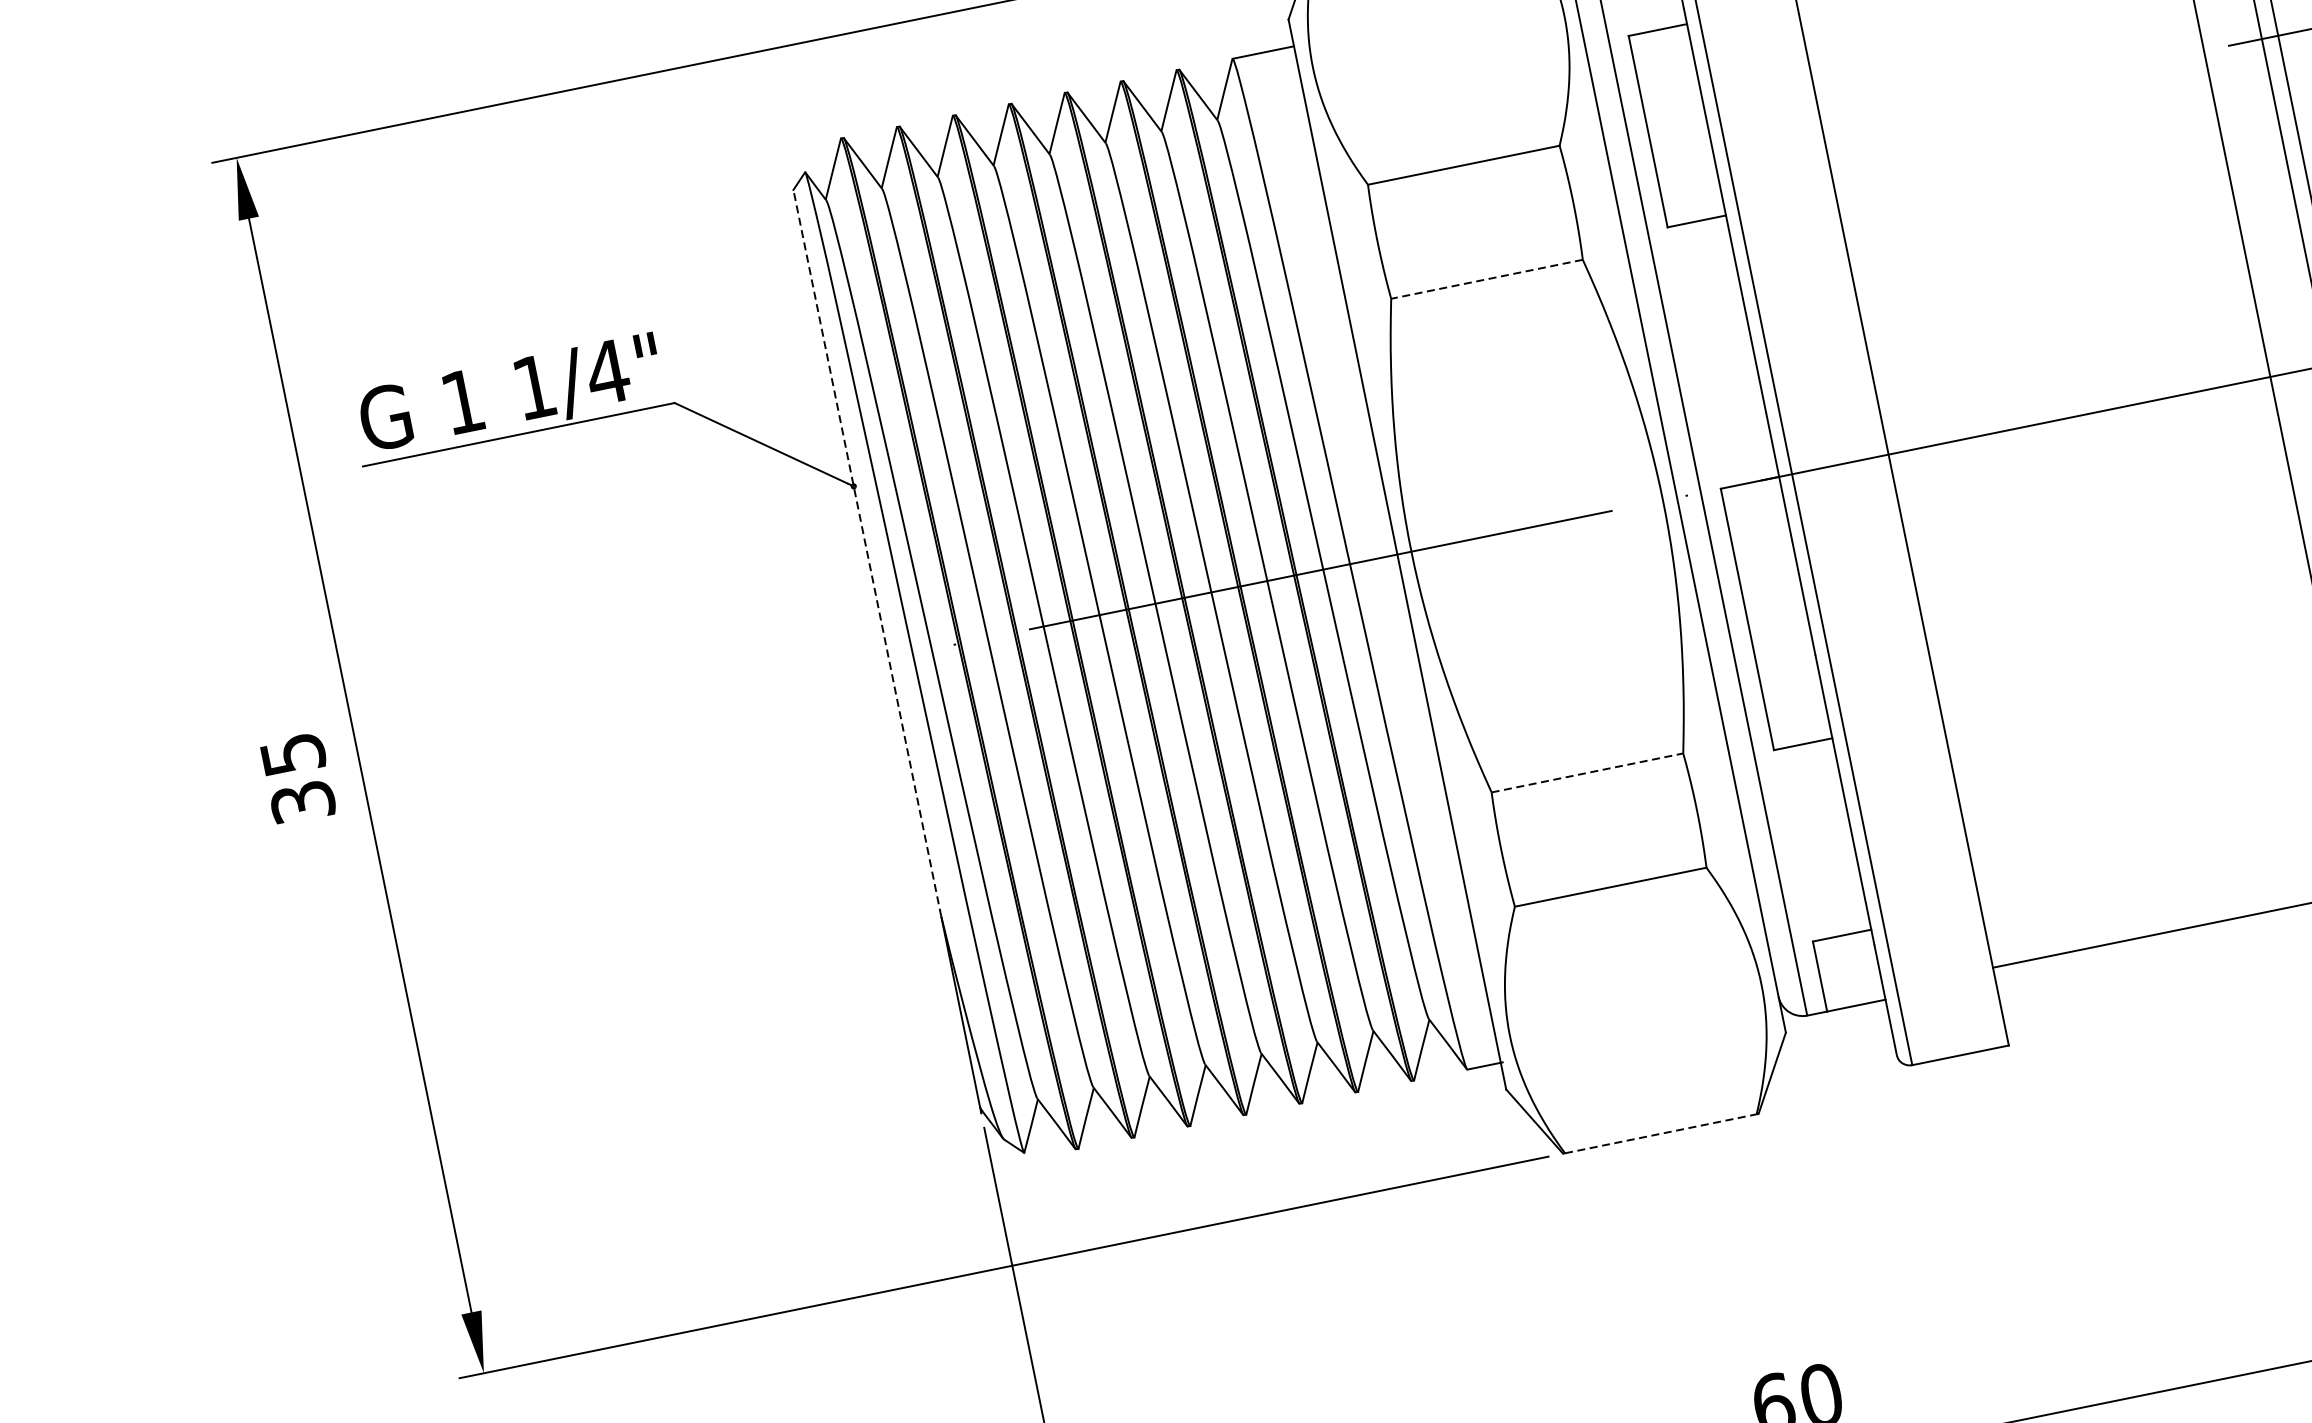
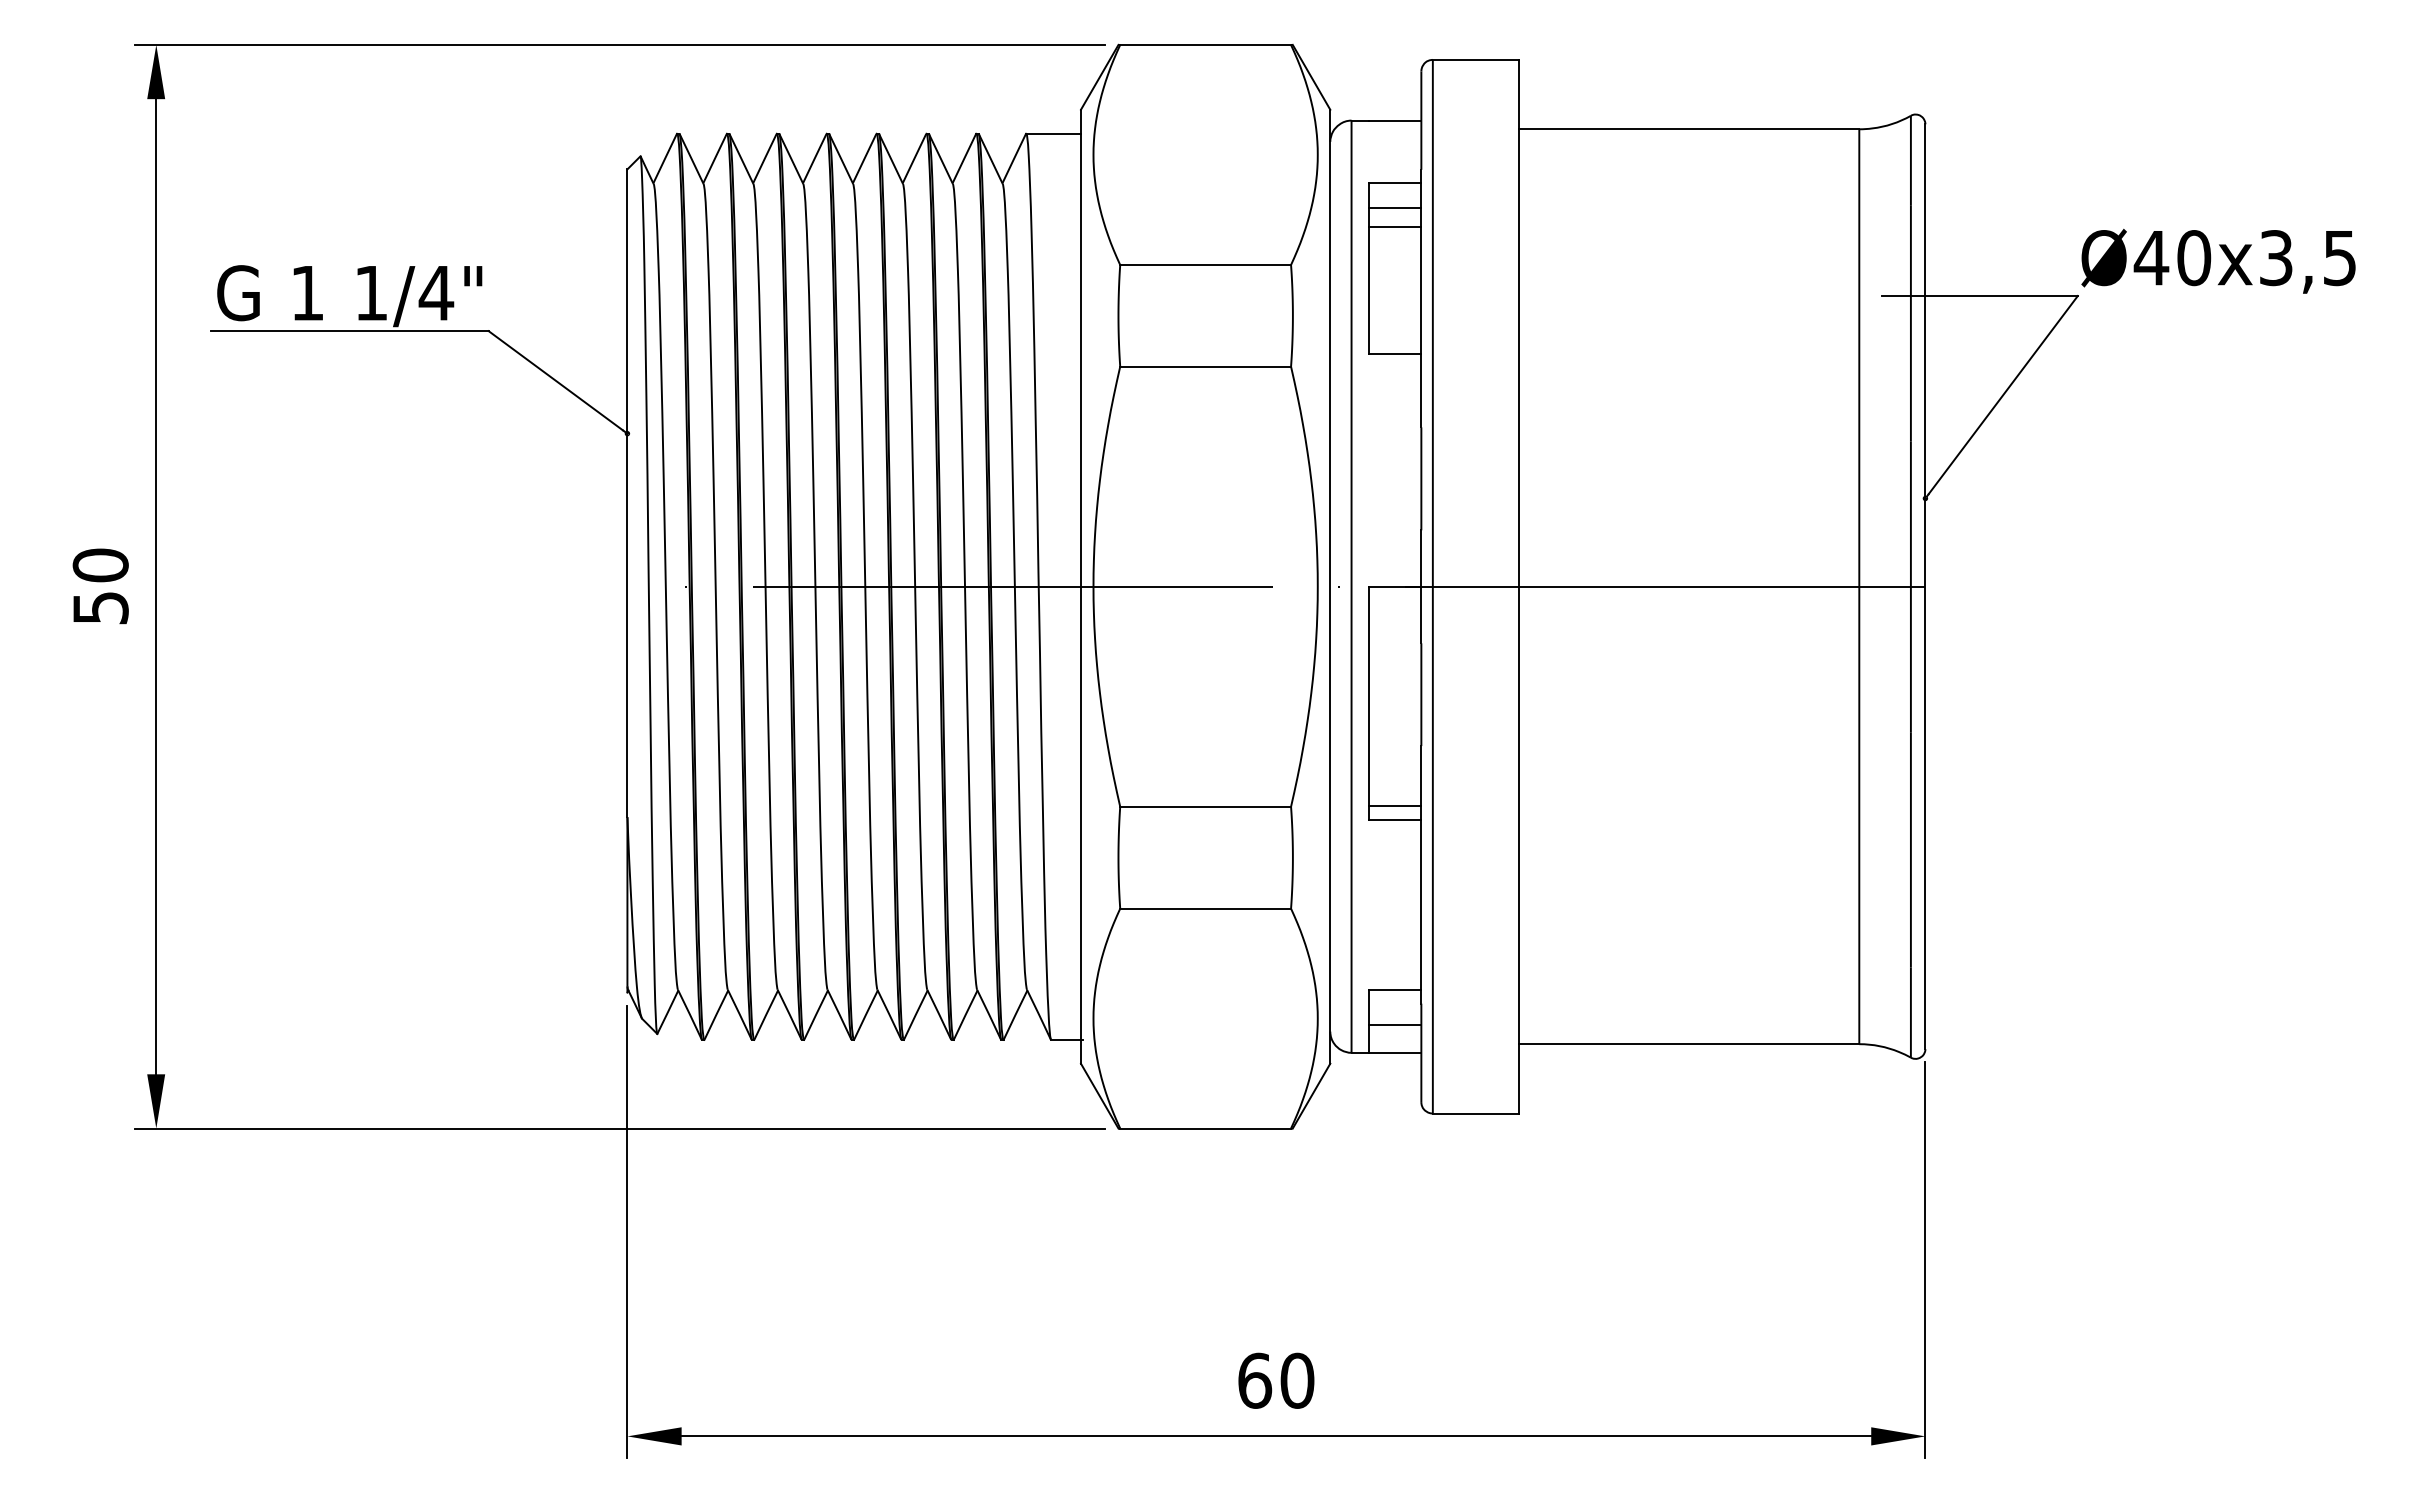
line: (1663, 57) -> (1395, 207), added
line: (1667, 78) -> (1395, 226), added
line: (1486, 279) -> (1205, 366), dashed -> solid
line: (867, 553) -> (627, 493), dashed -> solid
line: (1800, 728) -> (1395, 805), added
line: (1588, 772) -> (1206, 806), dashed -> solid
text: (297, 776) -> (100, 585), 35 -> 50
line: (1850, 973) -> (1395, 1024), added
line: (1661, 1133) -> (1206, 1128), dashed -> solid

